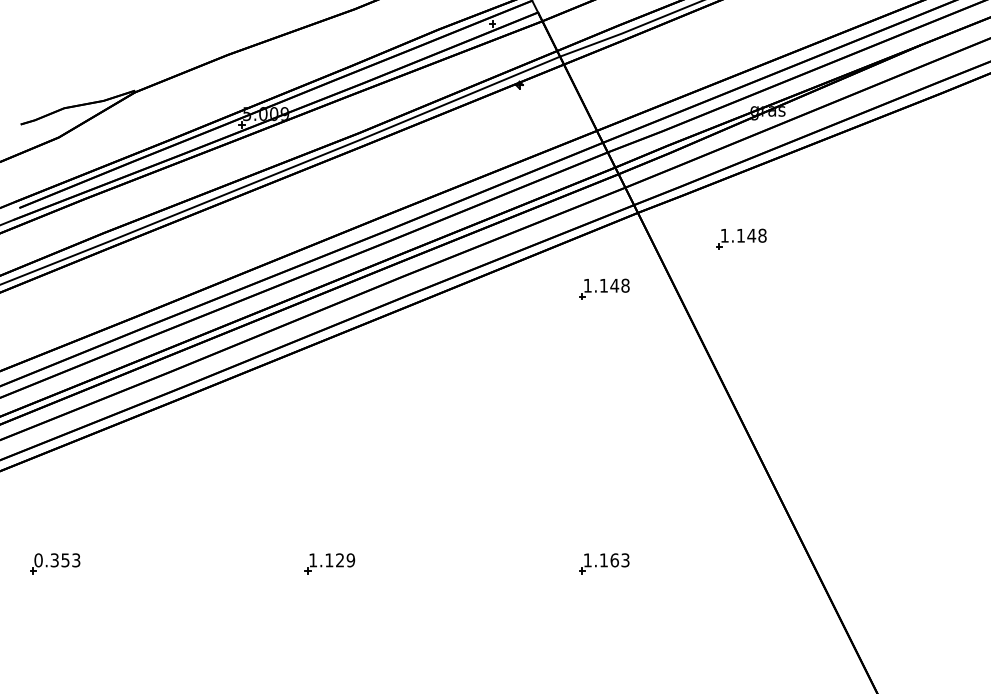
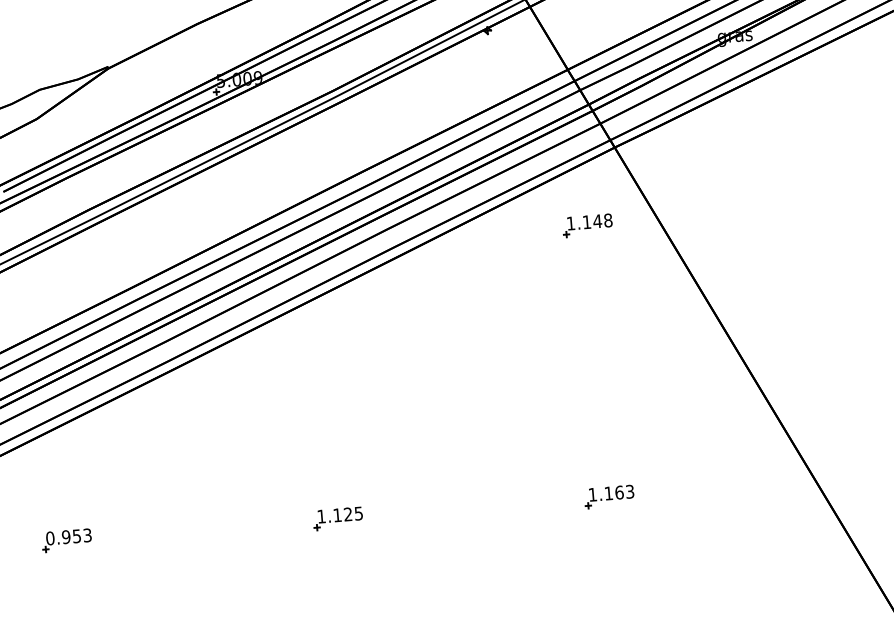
part: (741, 238) -> (719, 164), removed
text: (54, 560) -> (66, 537), 0.353 -> 0.953
text: (350, 560) -> (358, 513), 1.129 -> 1.125

